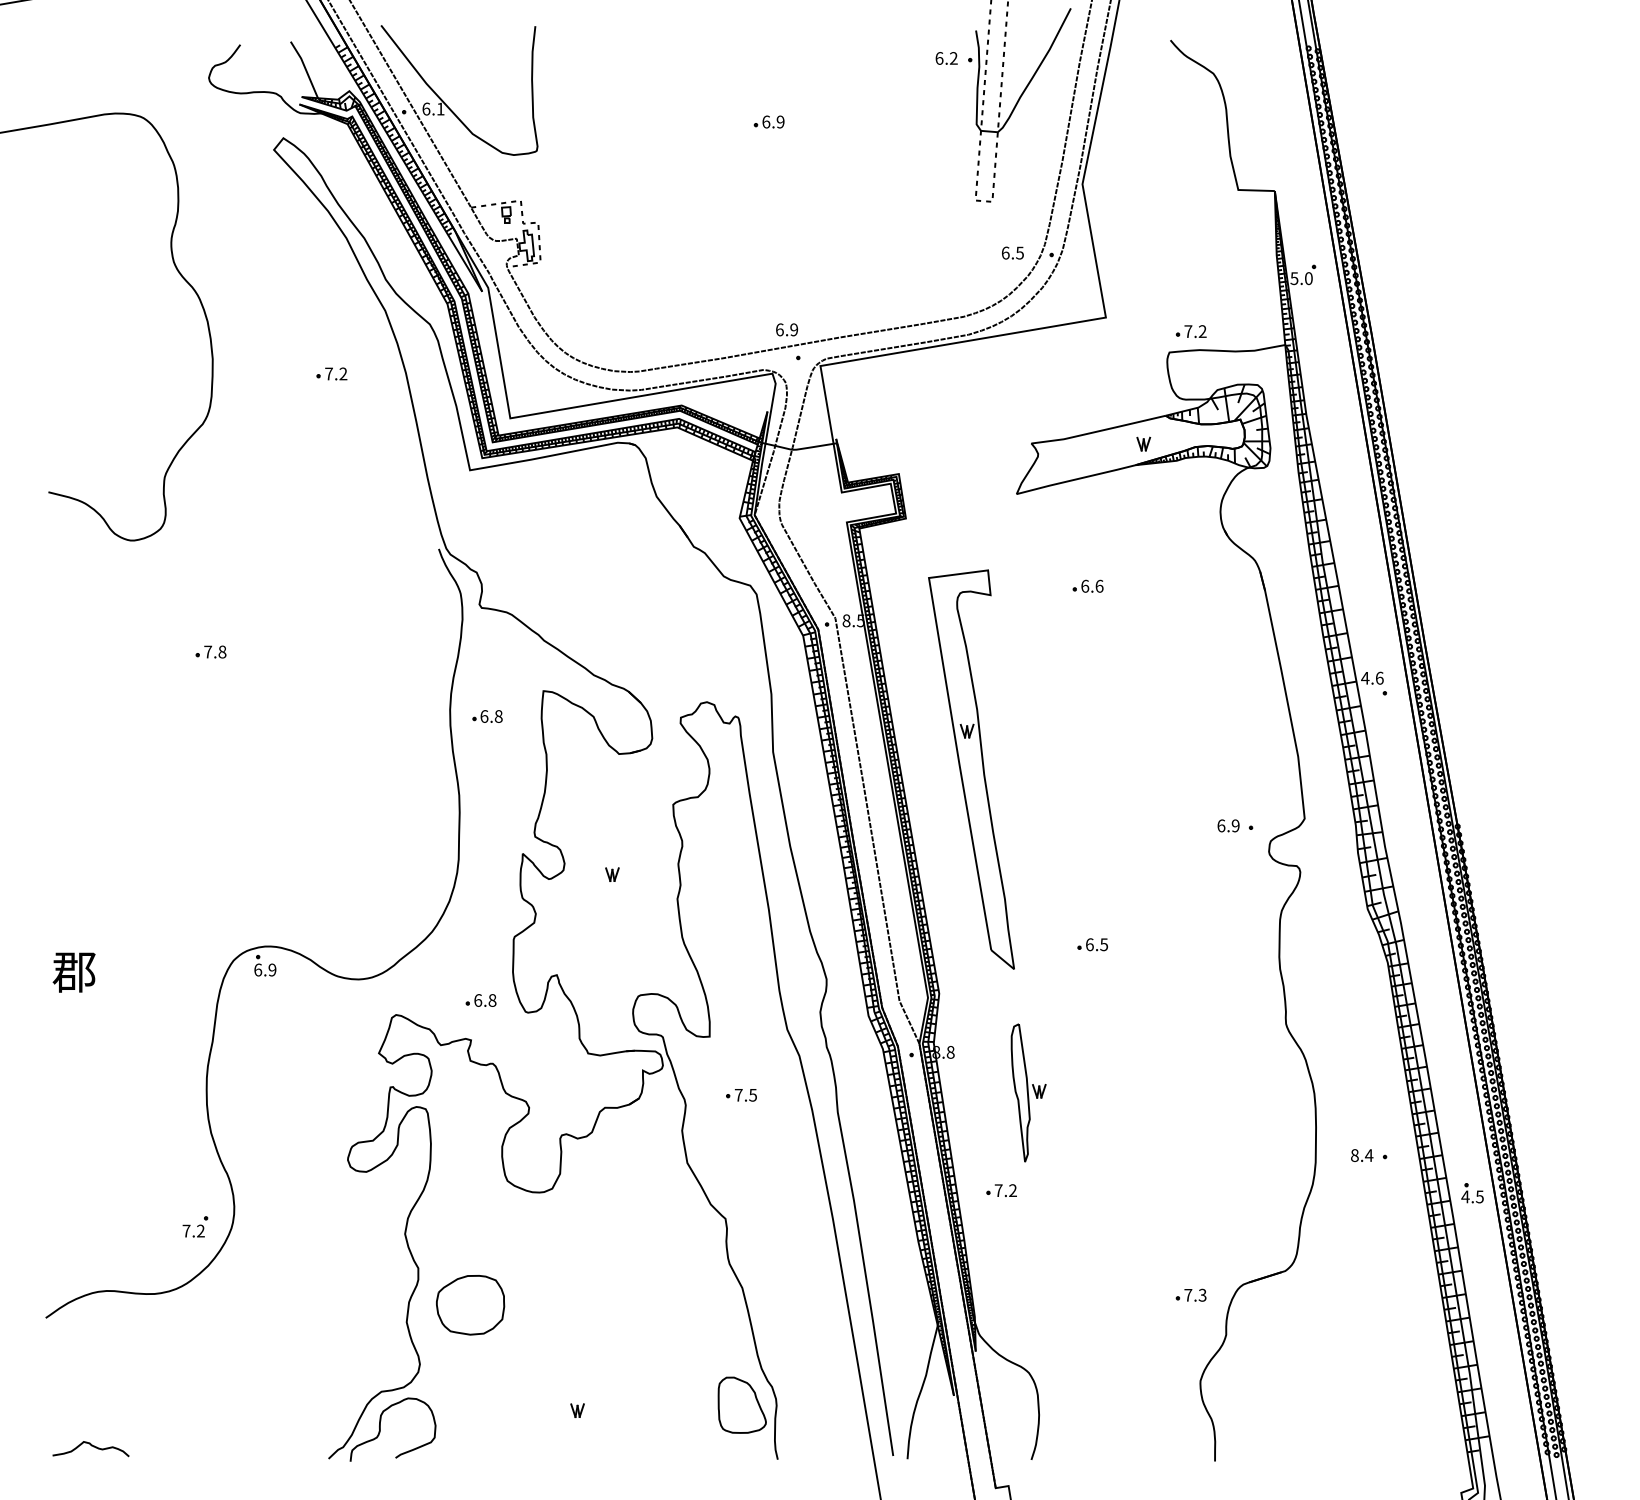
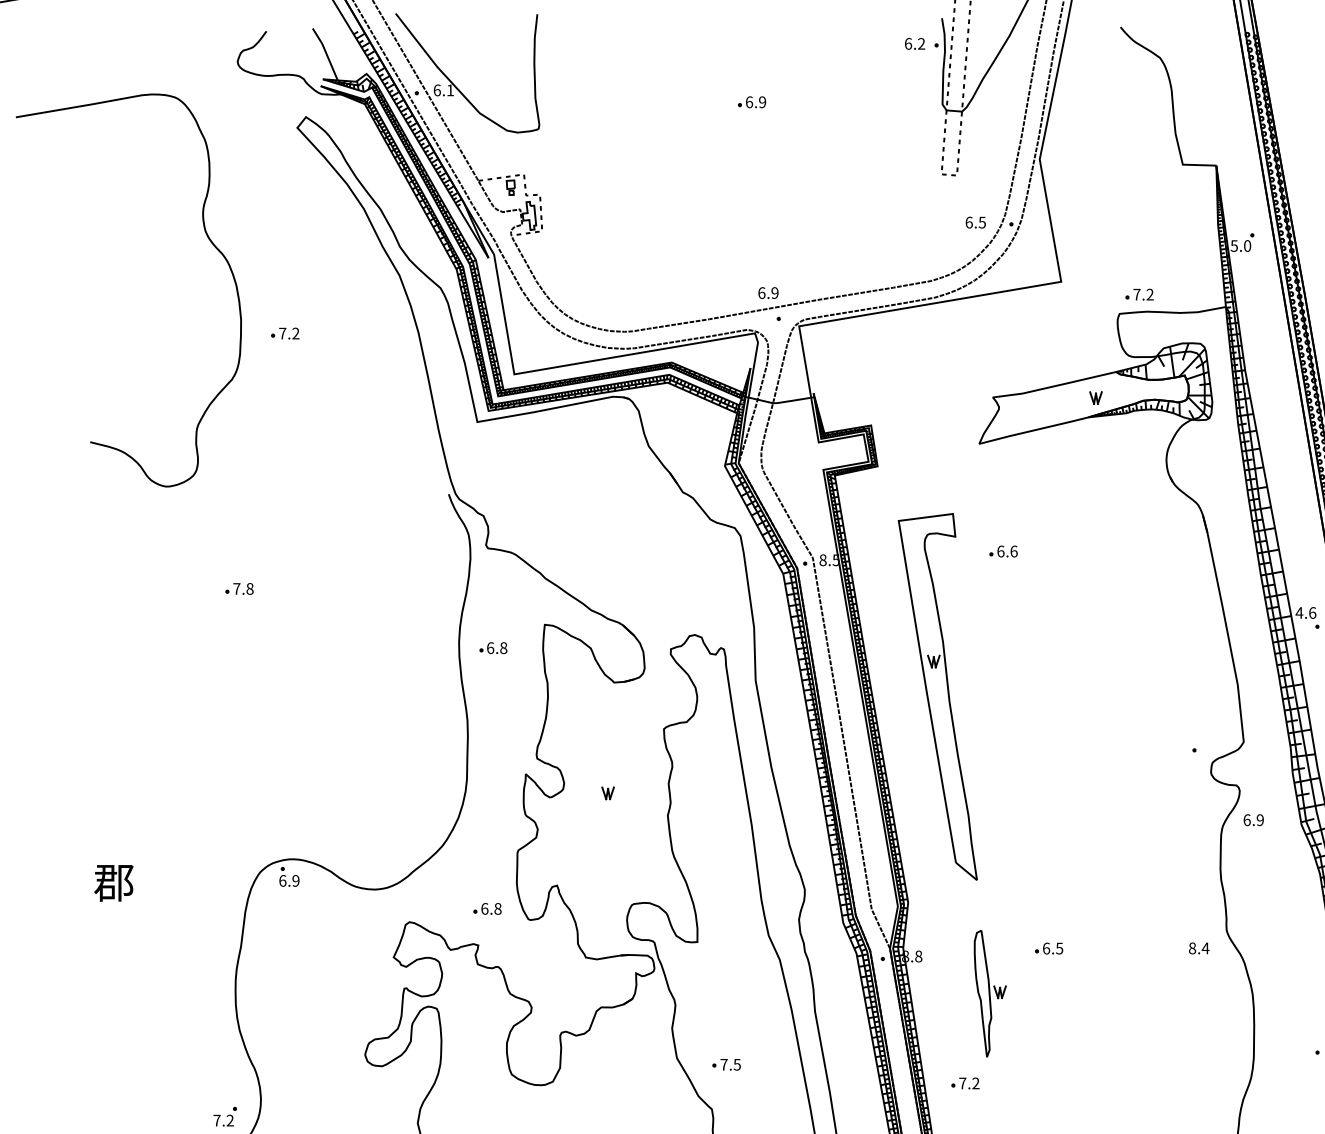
part: (331, 373) -> (284, 333), moved
part: (1087, 585) -> (1003, 550), moved
text: (1228, 825) -> (1253, 819), moved
part: (1092, 944) -> (1048, 948), moved
part: (741, 1095) -> (726, 1064), moved
text: (1362, 1155) -> (1199, 948), moved

